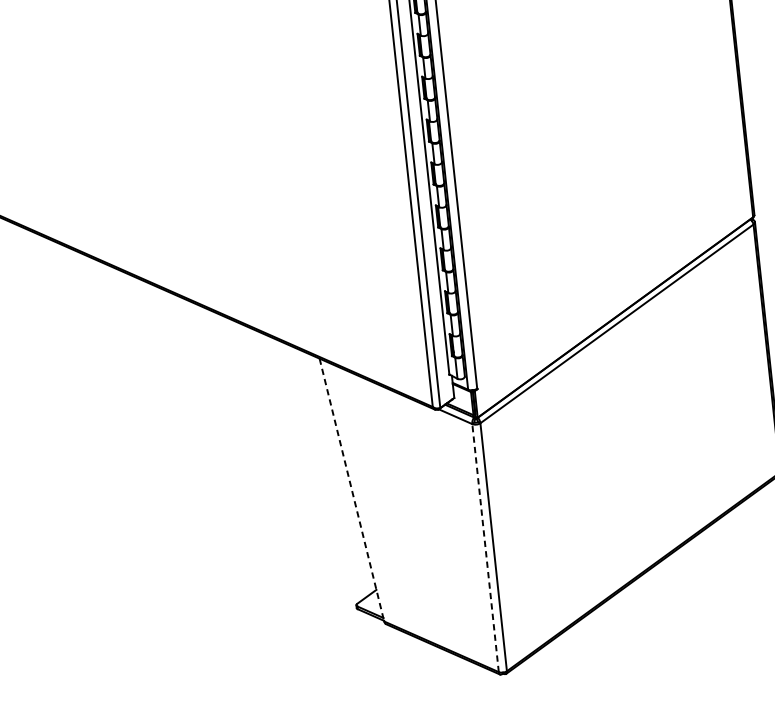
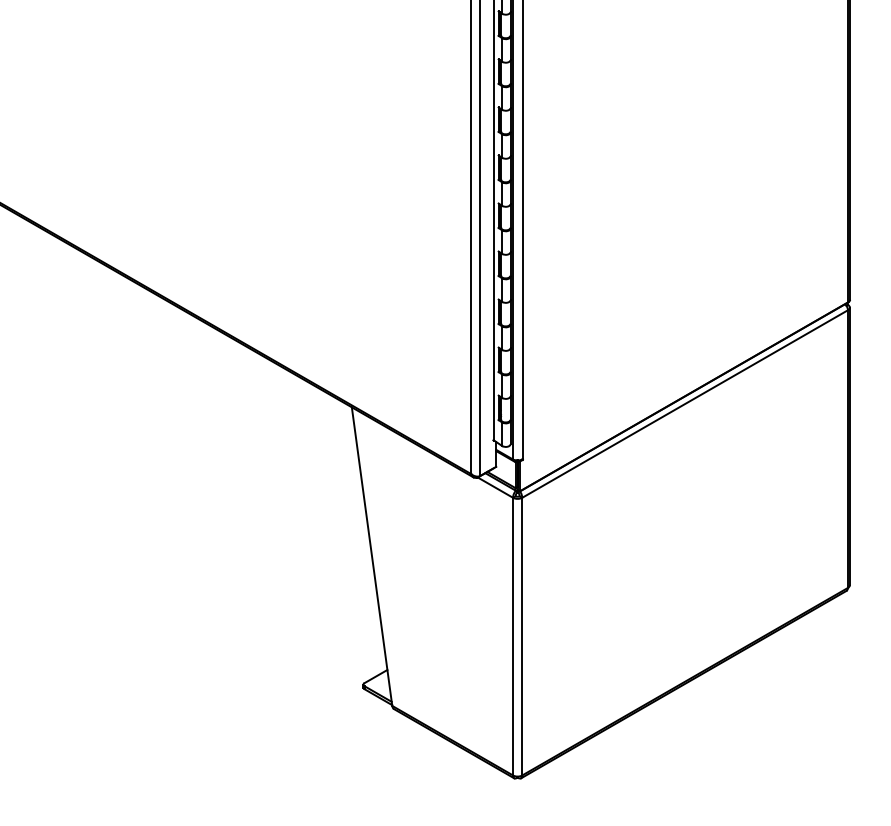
line: (352, 489) -> (372, 556), dashed -> solid
line: (485, 547) -> (513, 636), dashed -> solid

